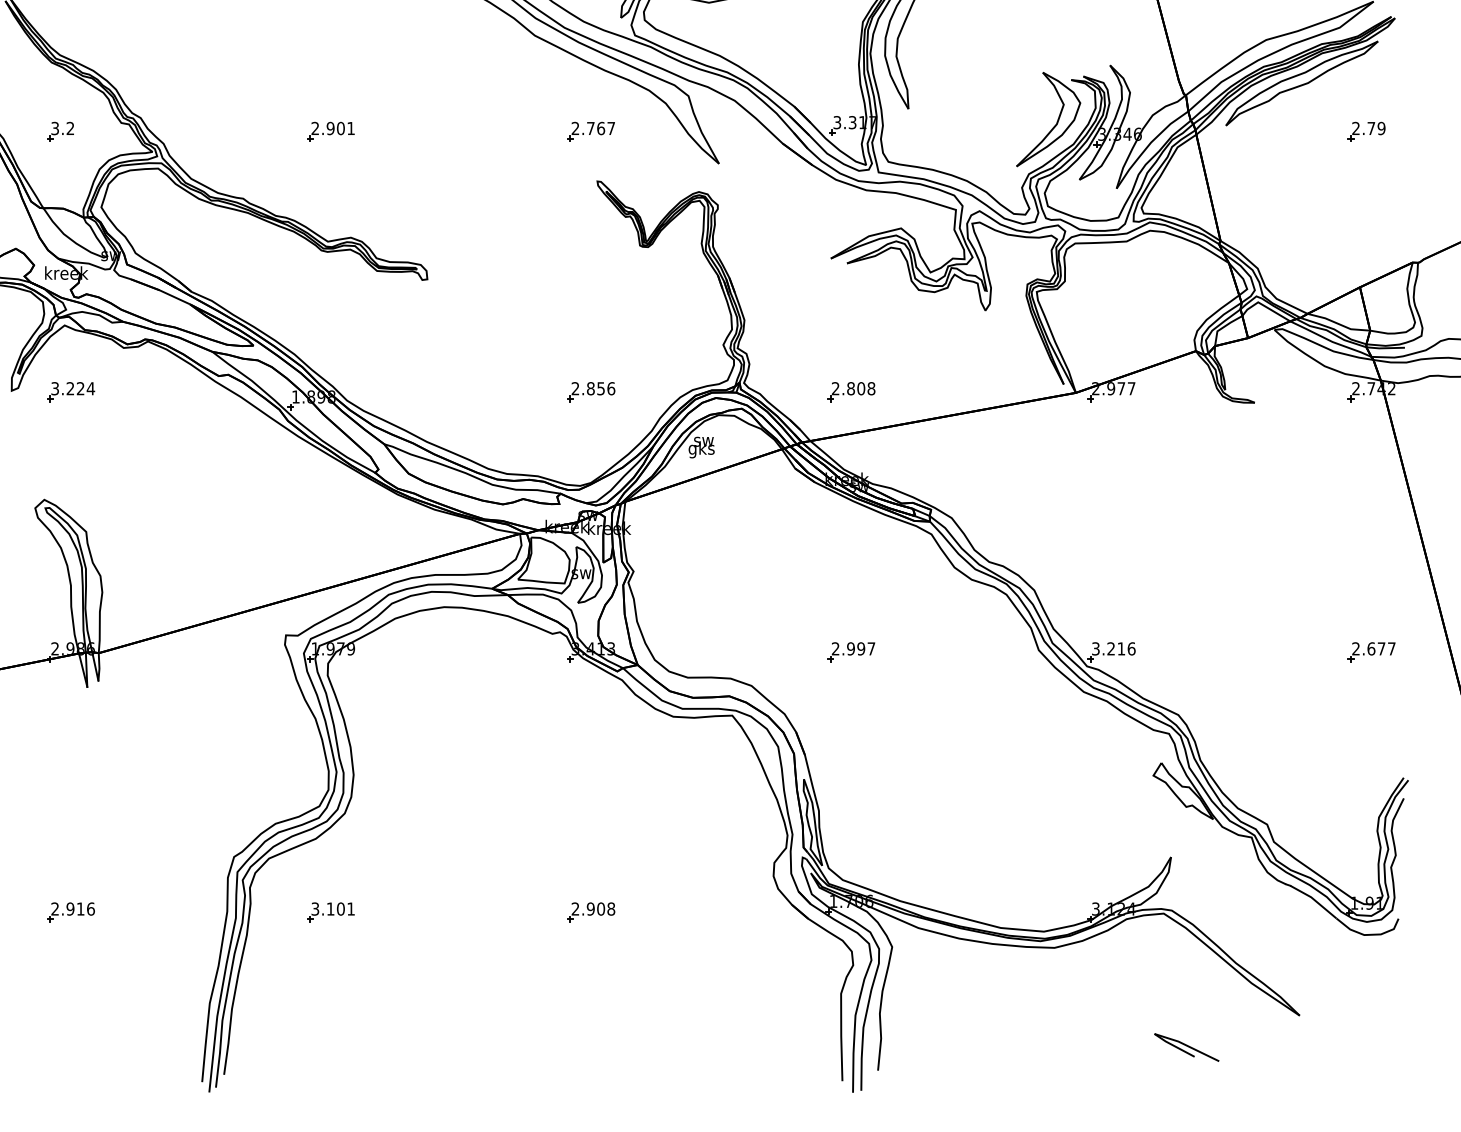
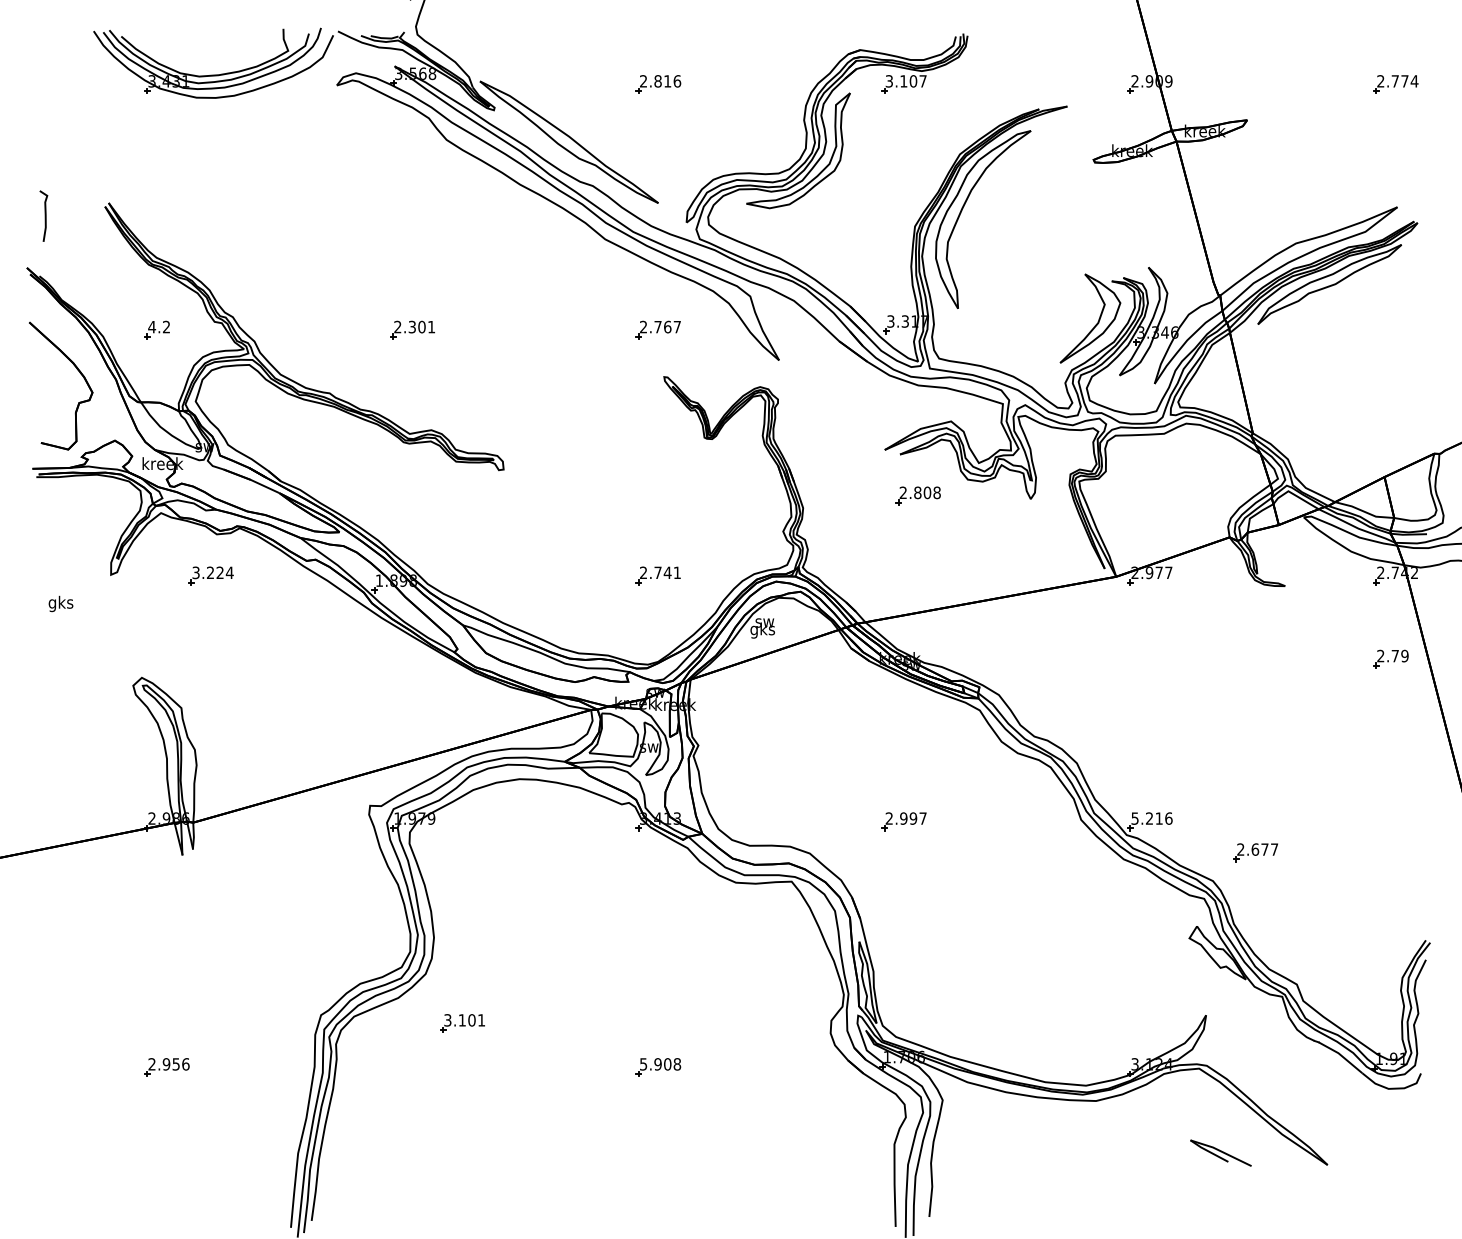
text: (55, 127) -> (152, 326), 3.2 -> 4.2
text: (330, 128) -> (412, 327), 2.901 -> 2.301
part: (1366, 131) -> (1390, 658), moved
text: (600, 388) -> (667, 572), 2.856 -> 2.741
part: (70, 391) -> (210, 575), moved
part: (850, 391) -> (917, 495), moved
text: (1095, 647) -> (1134, 817), 3.216 -> 5.216
part: (1371, 651) -> (1255, 852), moved
text: (79, 909) -> (175, 1064), 2.916 -> 2.956
text: (575, 909) -> (643, 1064), 2.908 -> 5.908
part: (330, 912) -> (462, 1023), moved
part: (1186, 1046) -> (1220, 1152), moved

